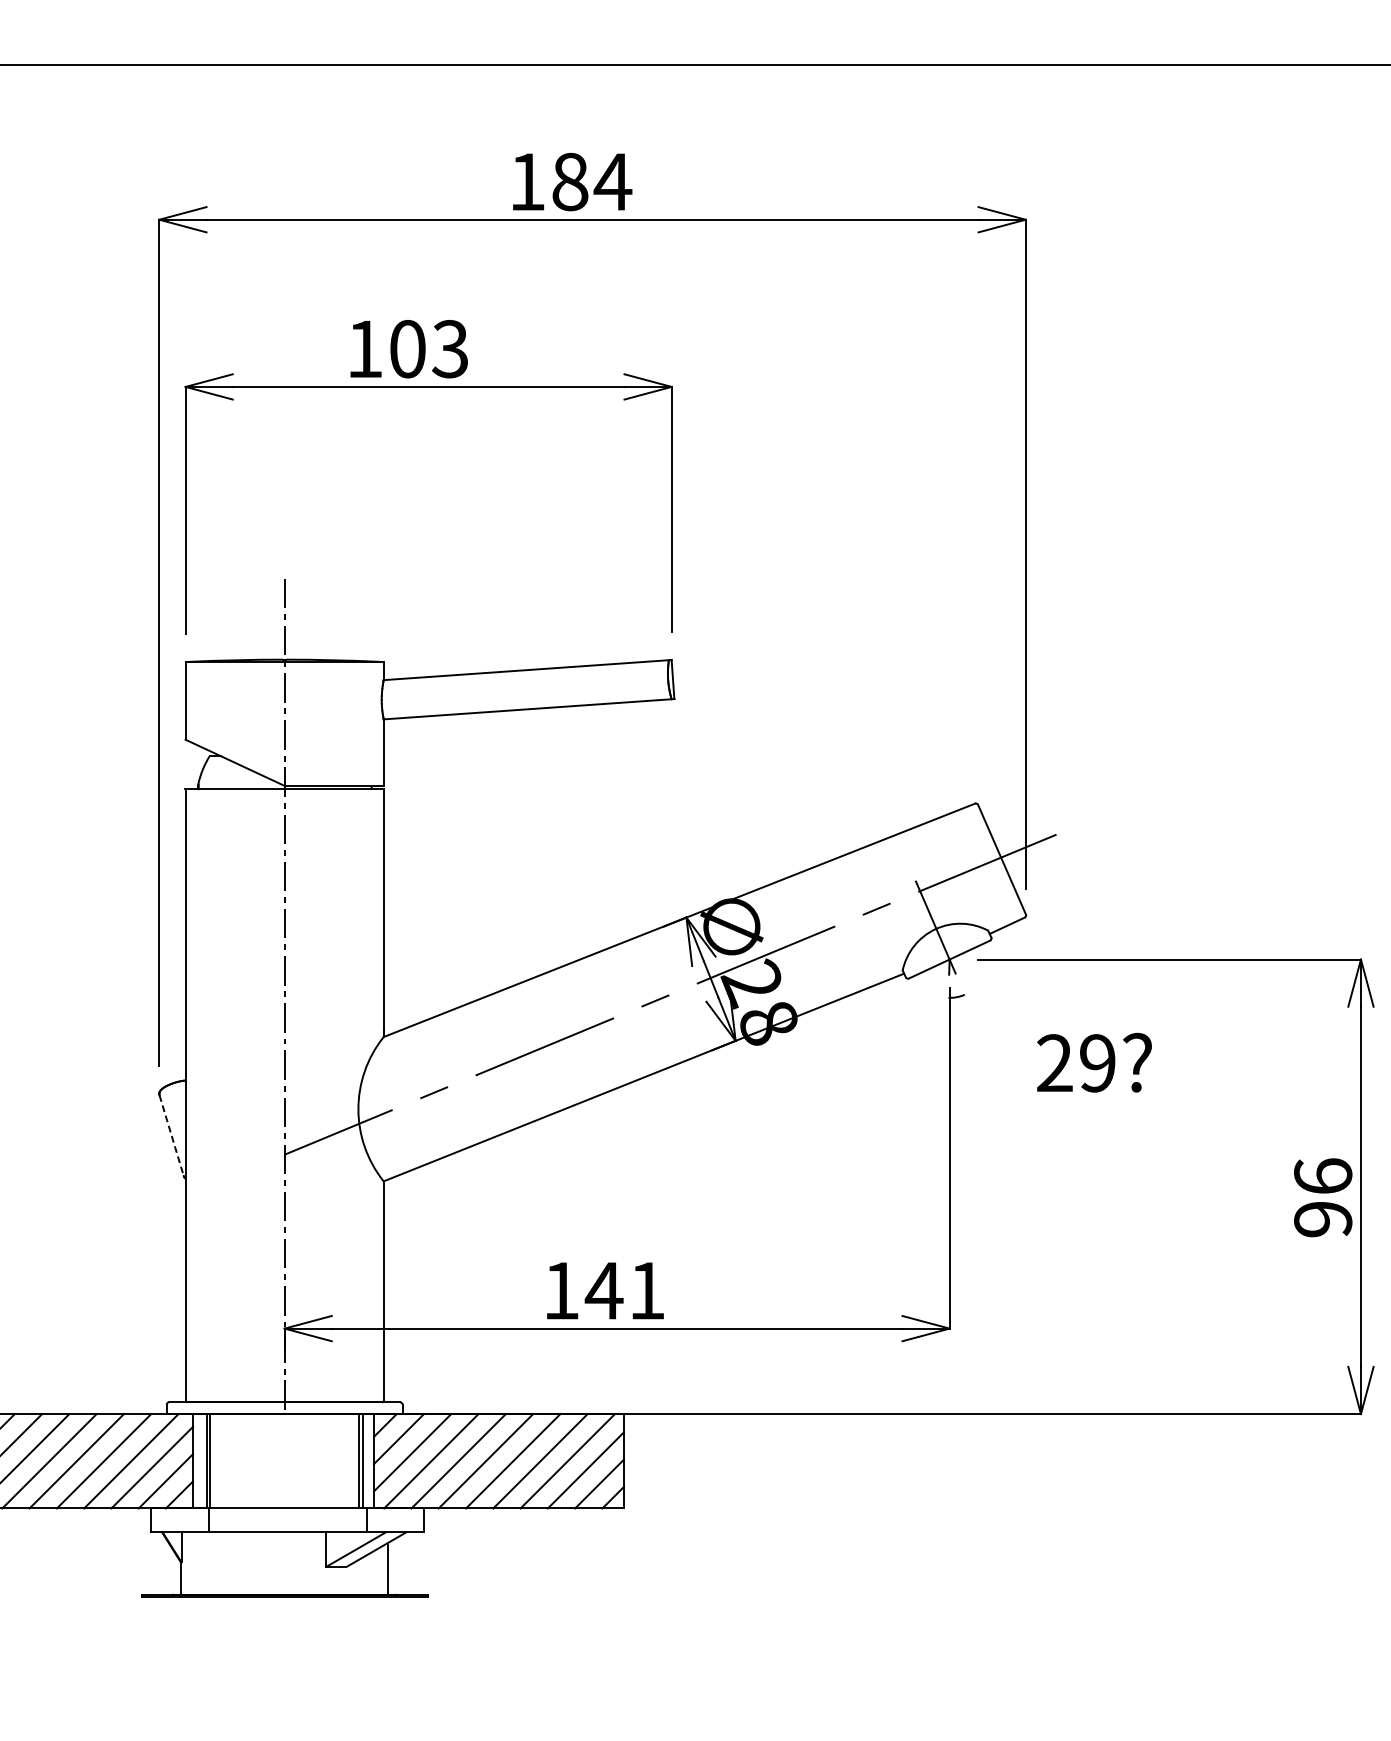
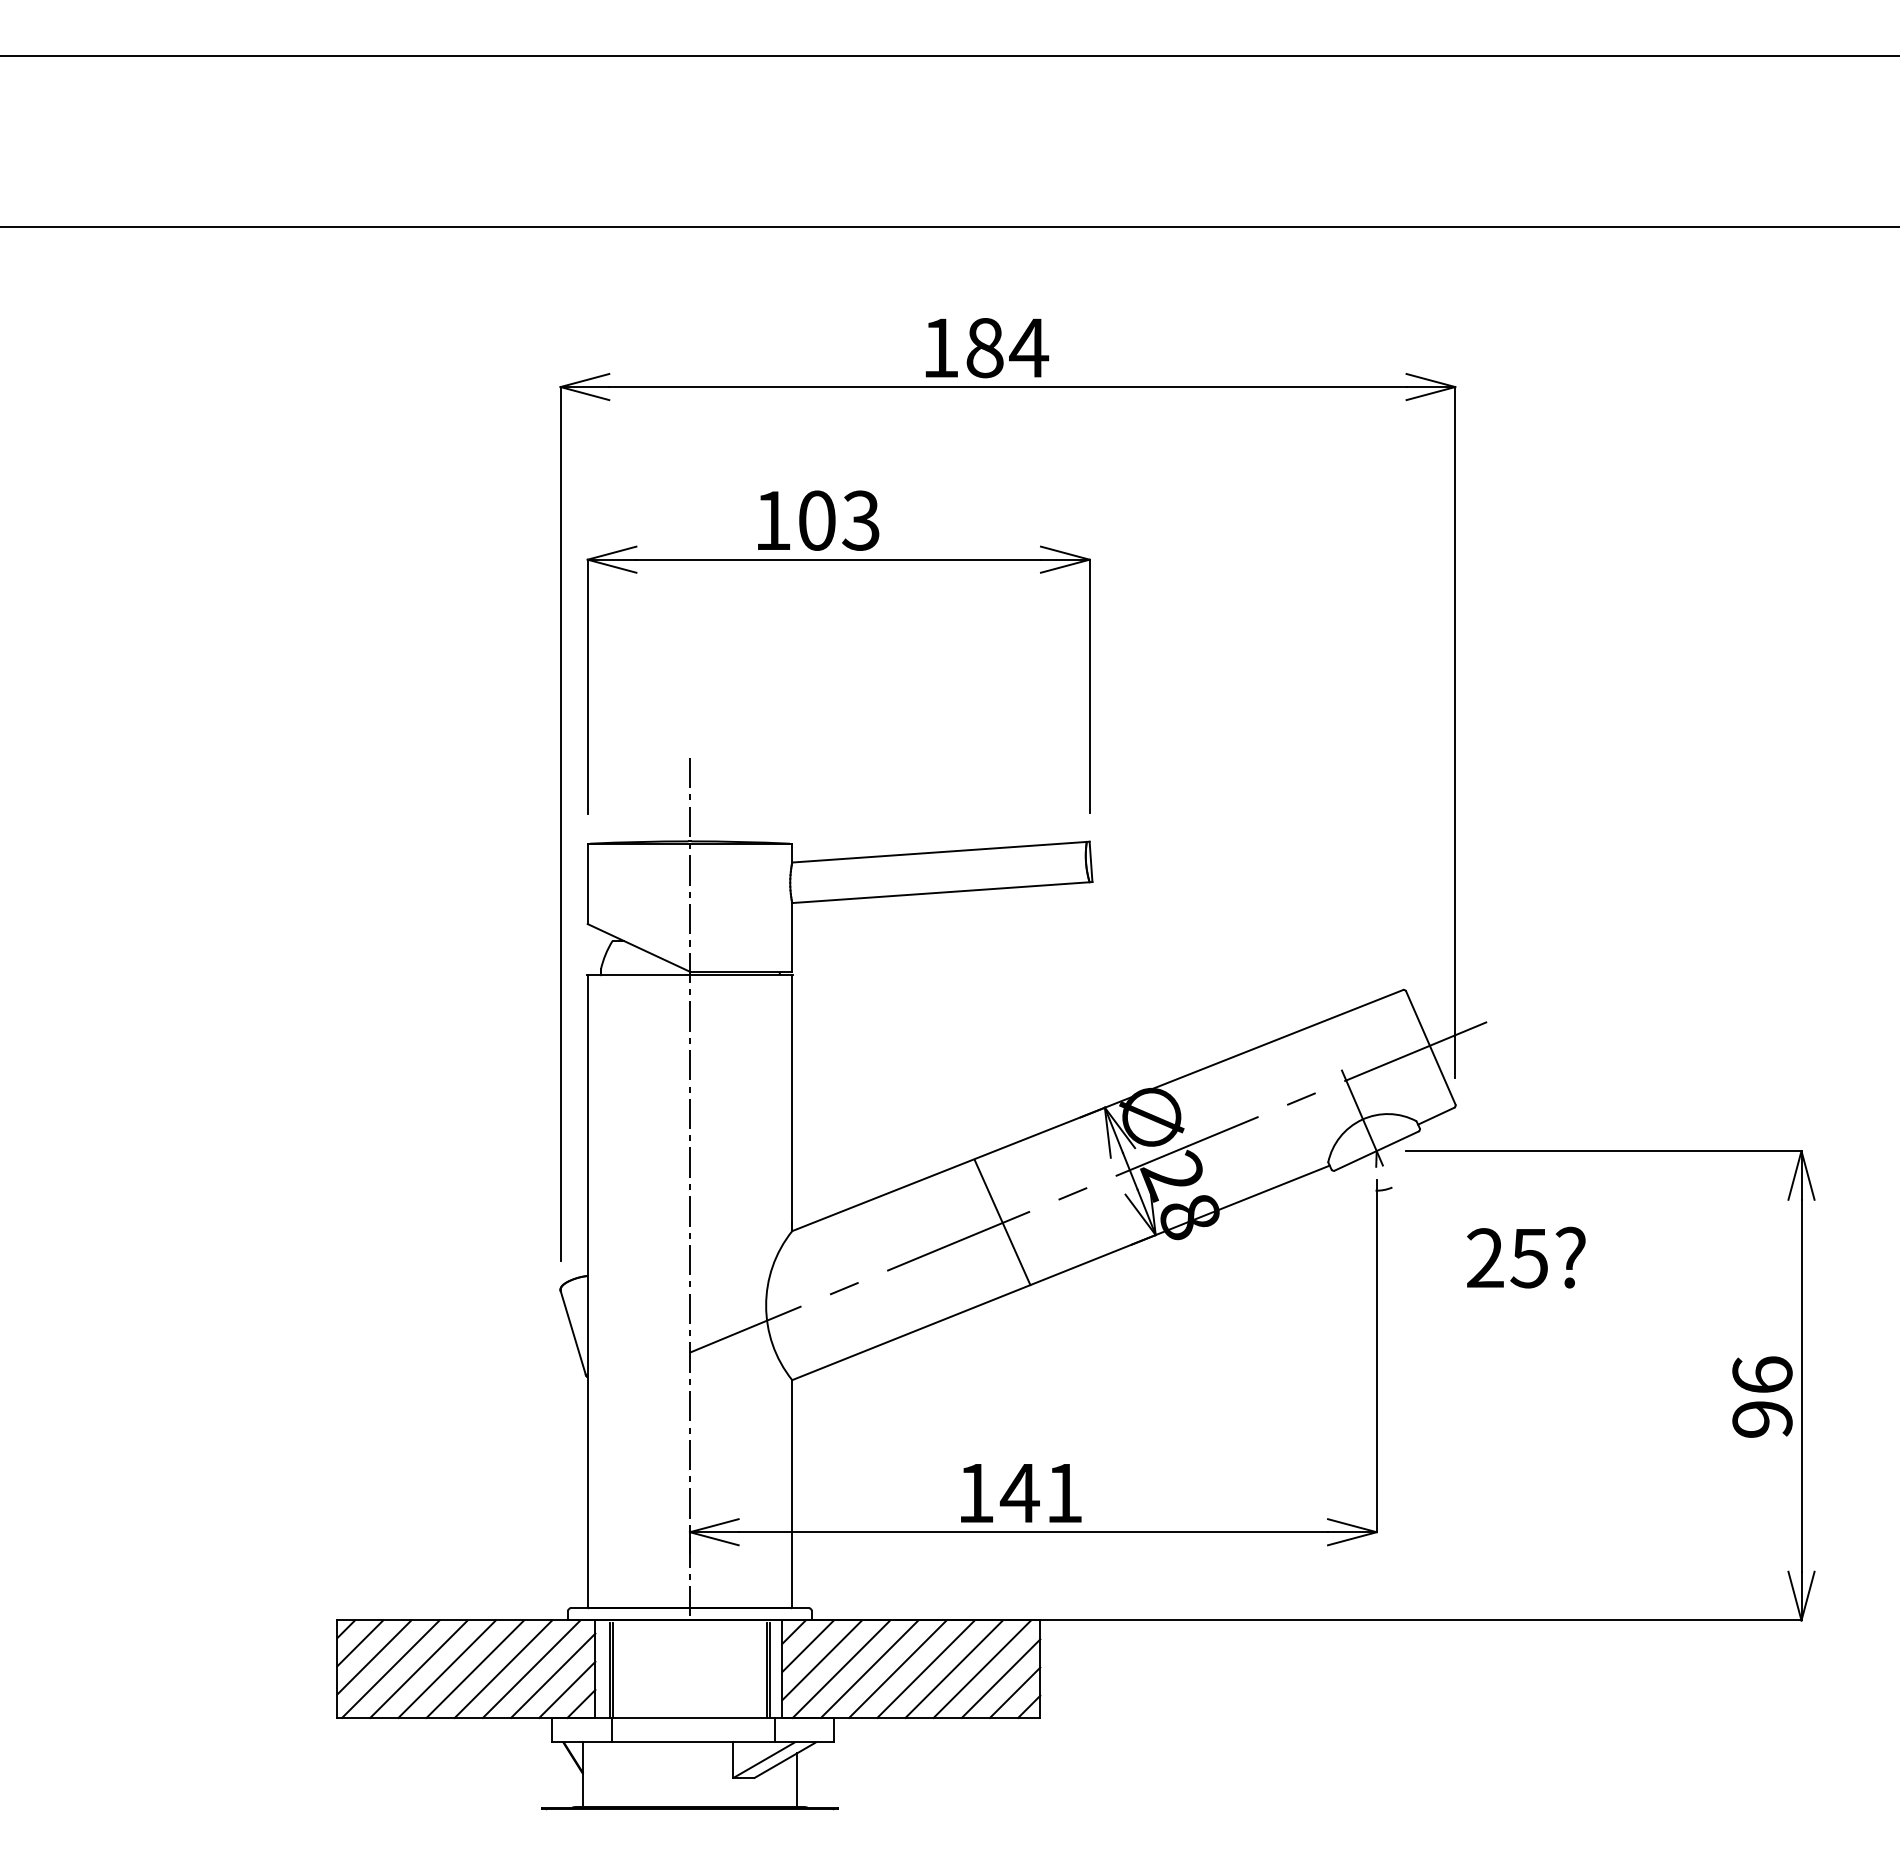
line: (587, 1028) -> (1002, 1222), added
text: (1096, 1063) -> (1528, 1258), 29? -> 25?
line: (171, 1135) -> (573, 1332), dashed -> solid

